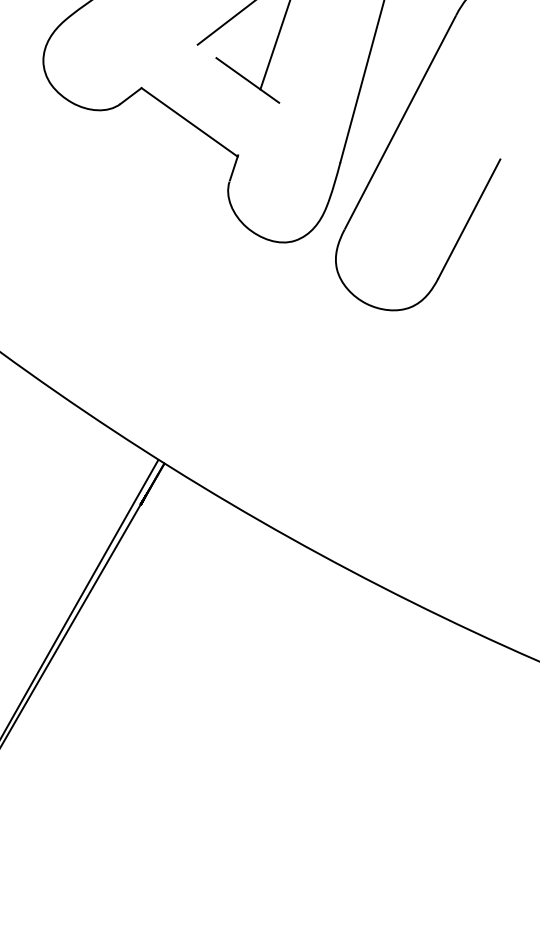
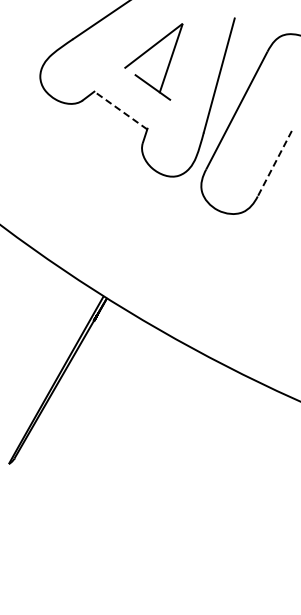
line: (189, 122) -> (120, 110), solid -> dashed
line: (468, 218) -> (274, 163), solid -> dashed

